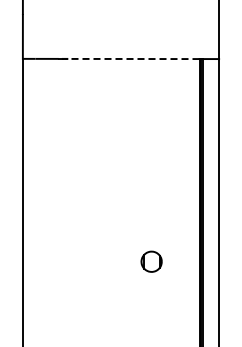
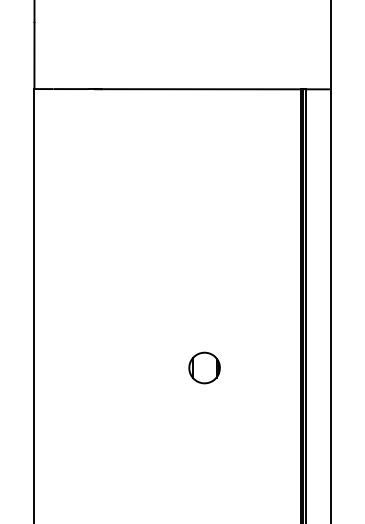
line: (132, 59) -> (199, 89), dashed -> solid
part: (151, 261) -> (204, 367), moved

